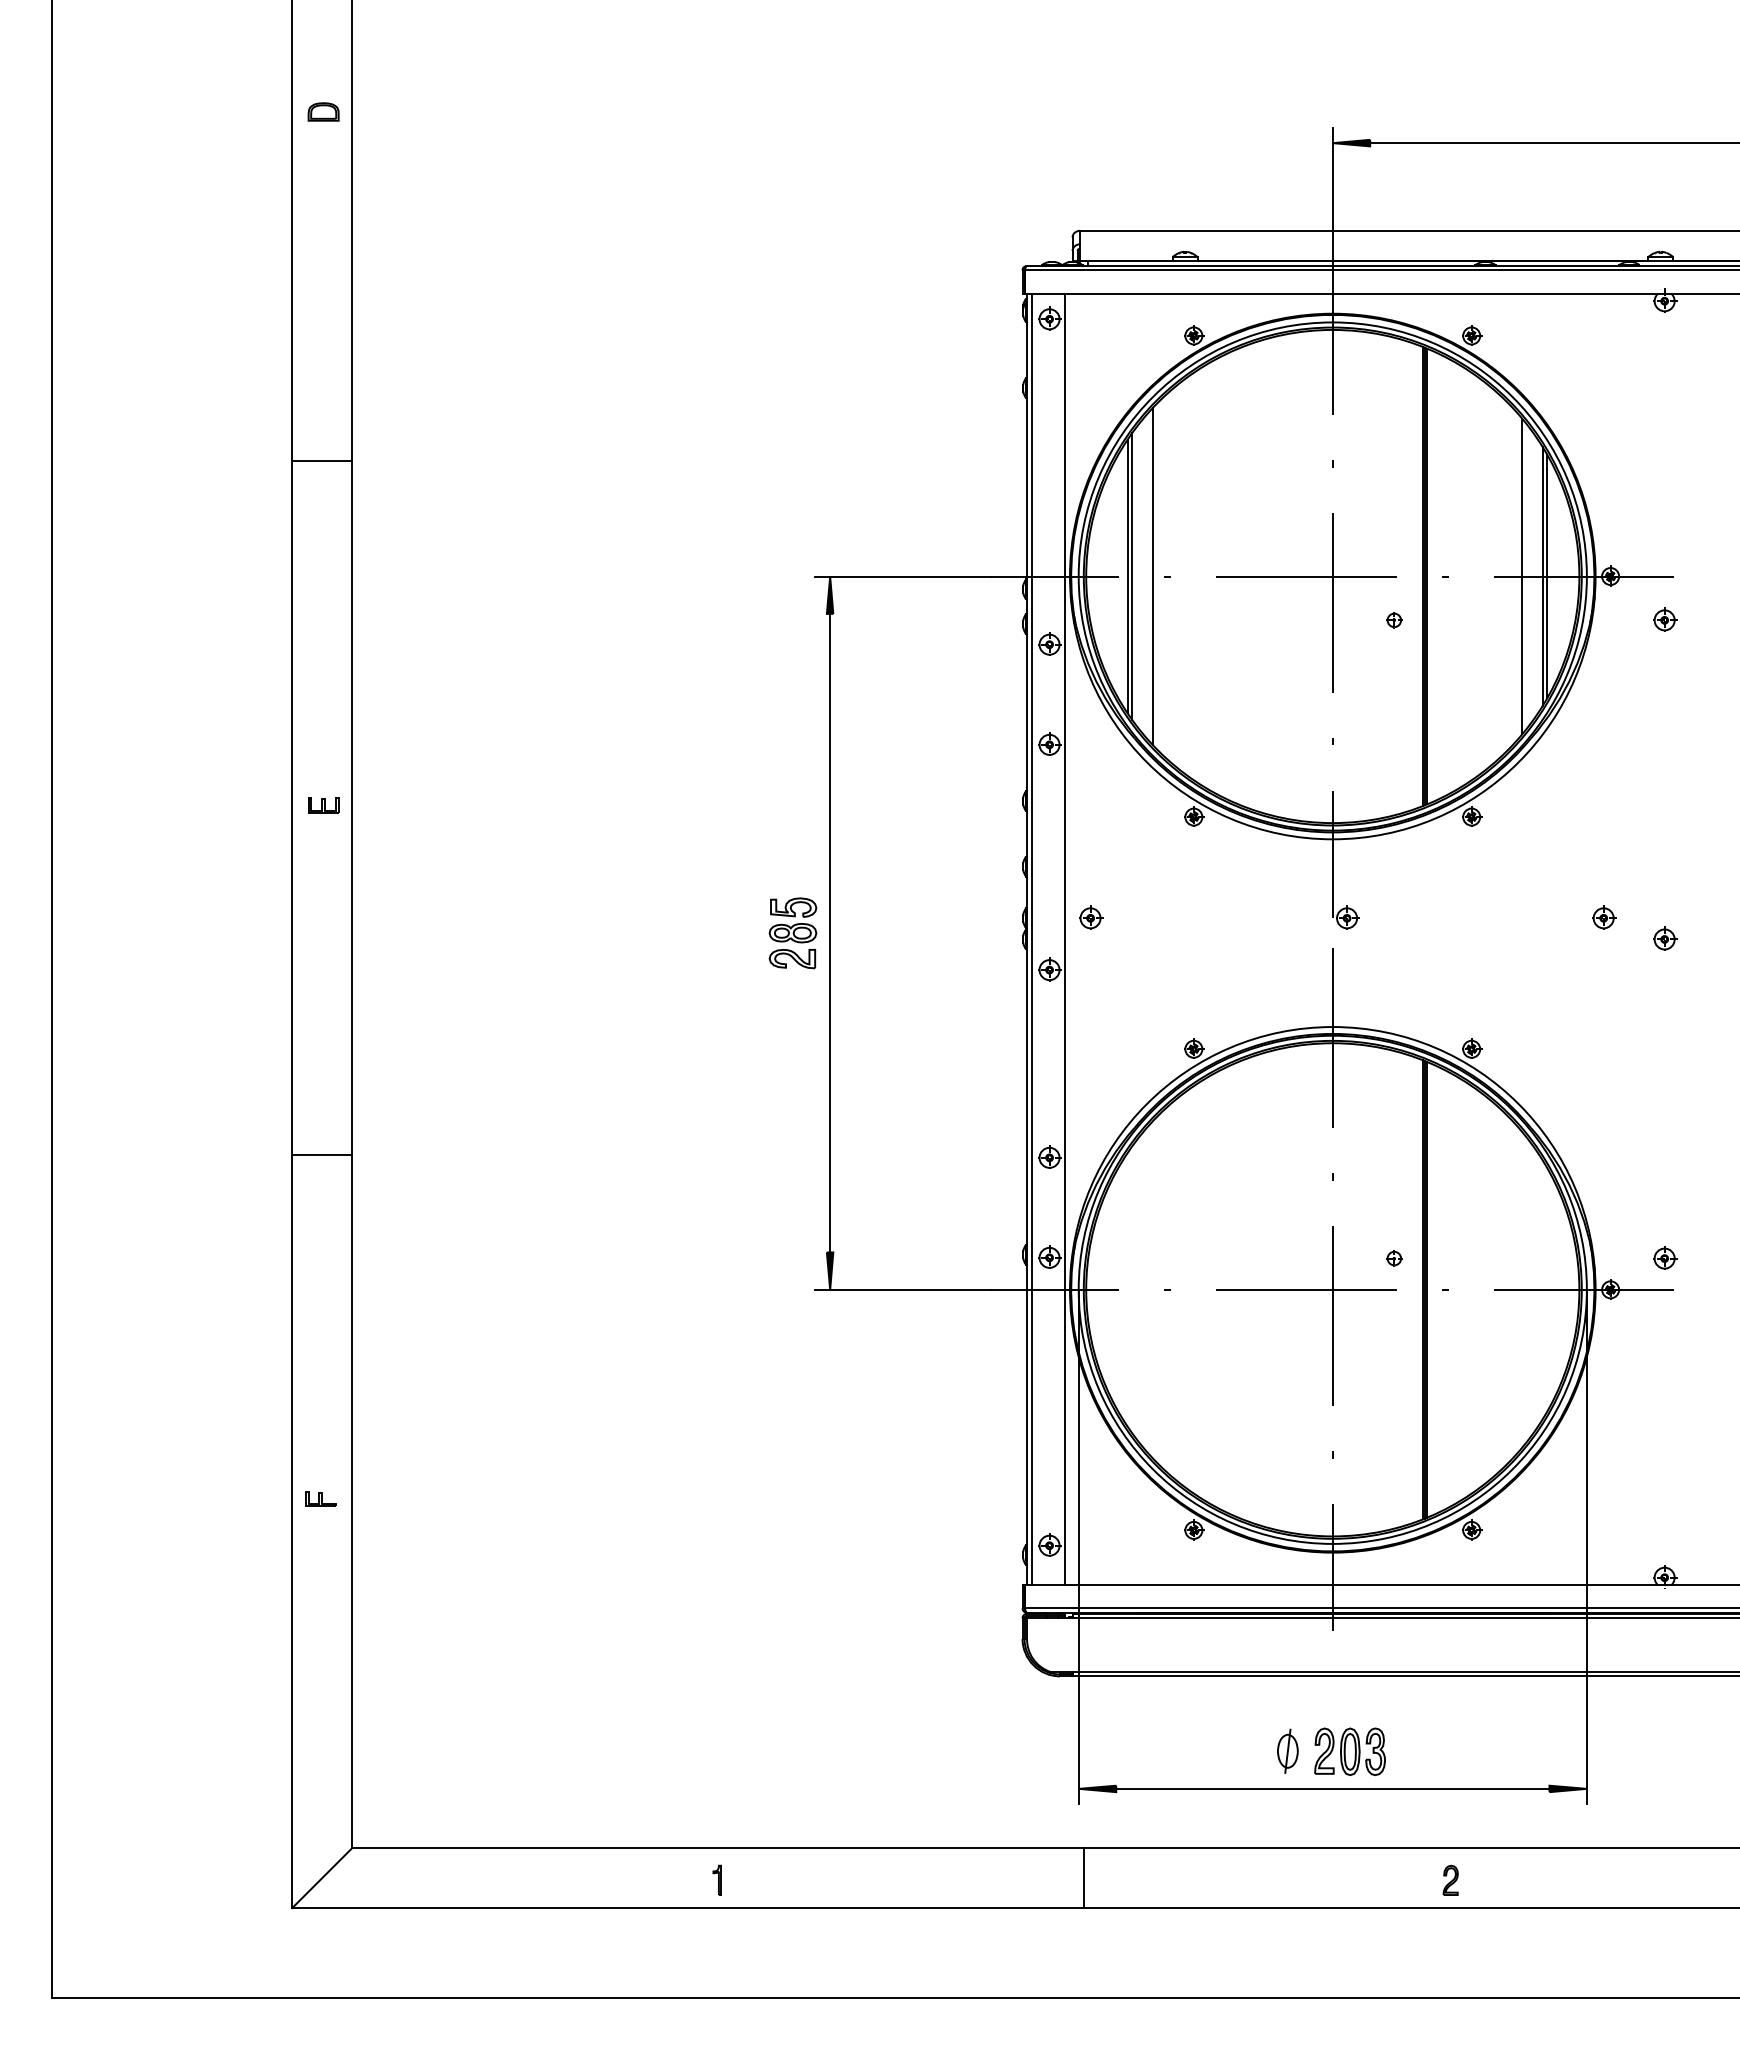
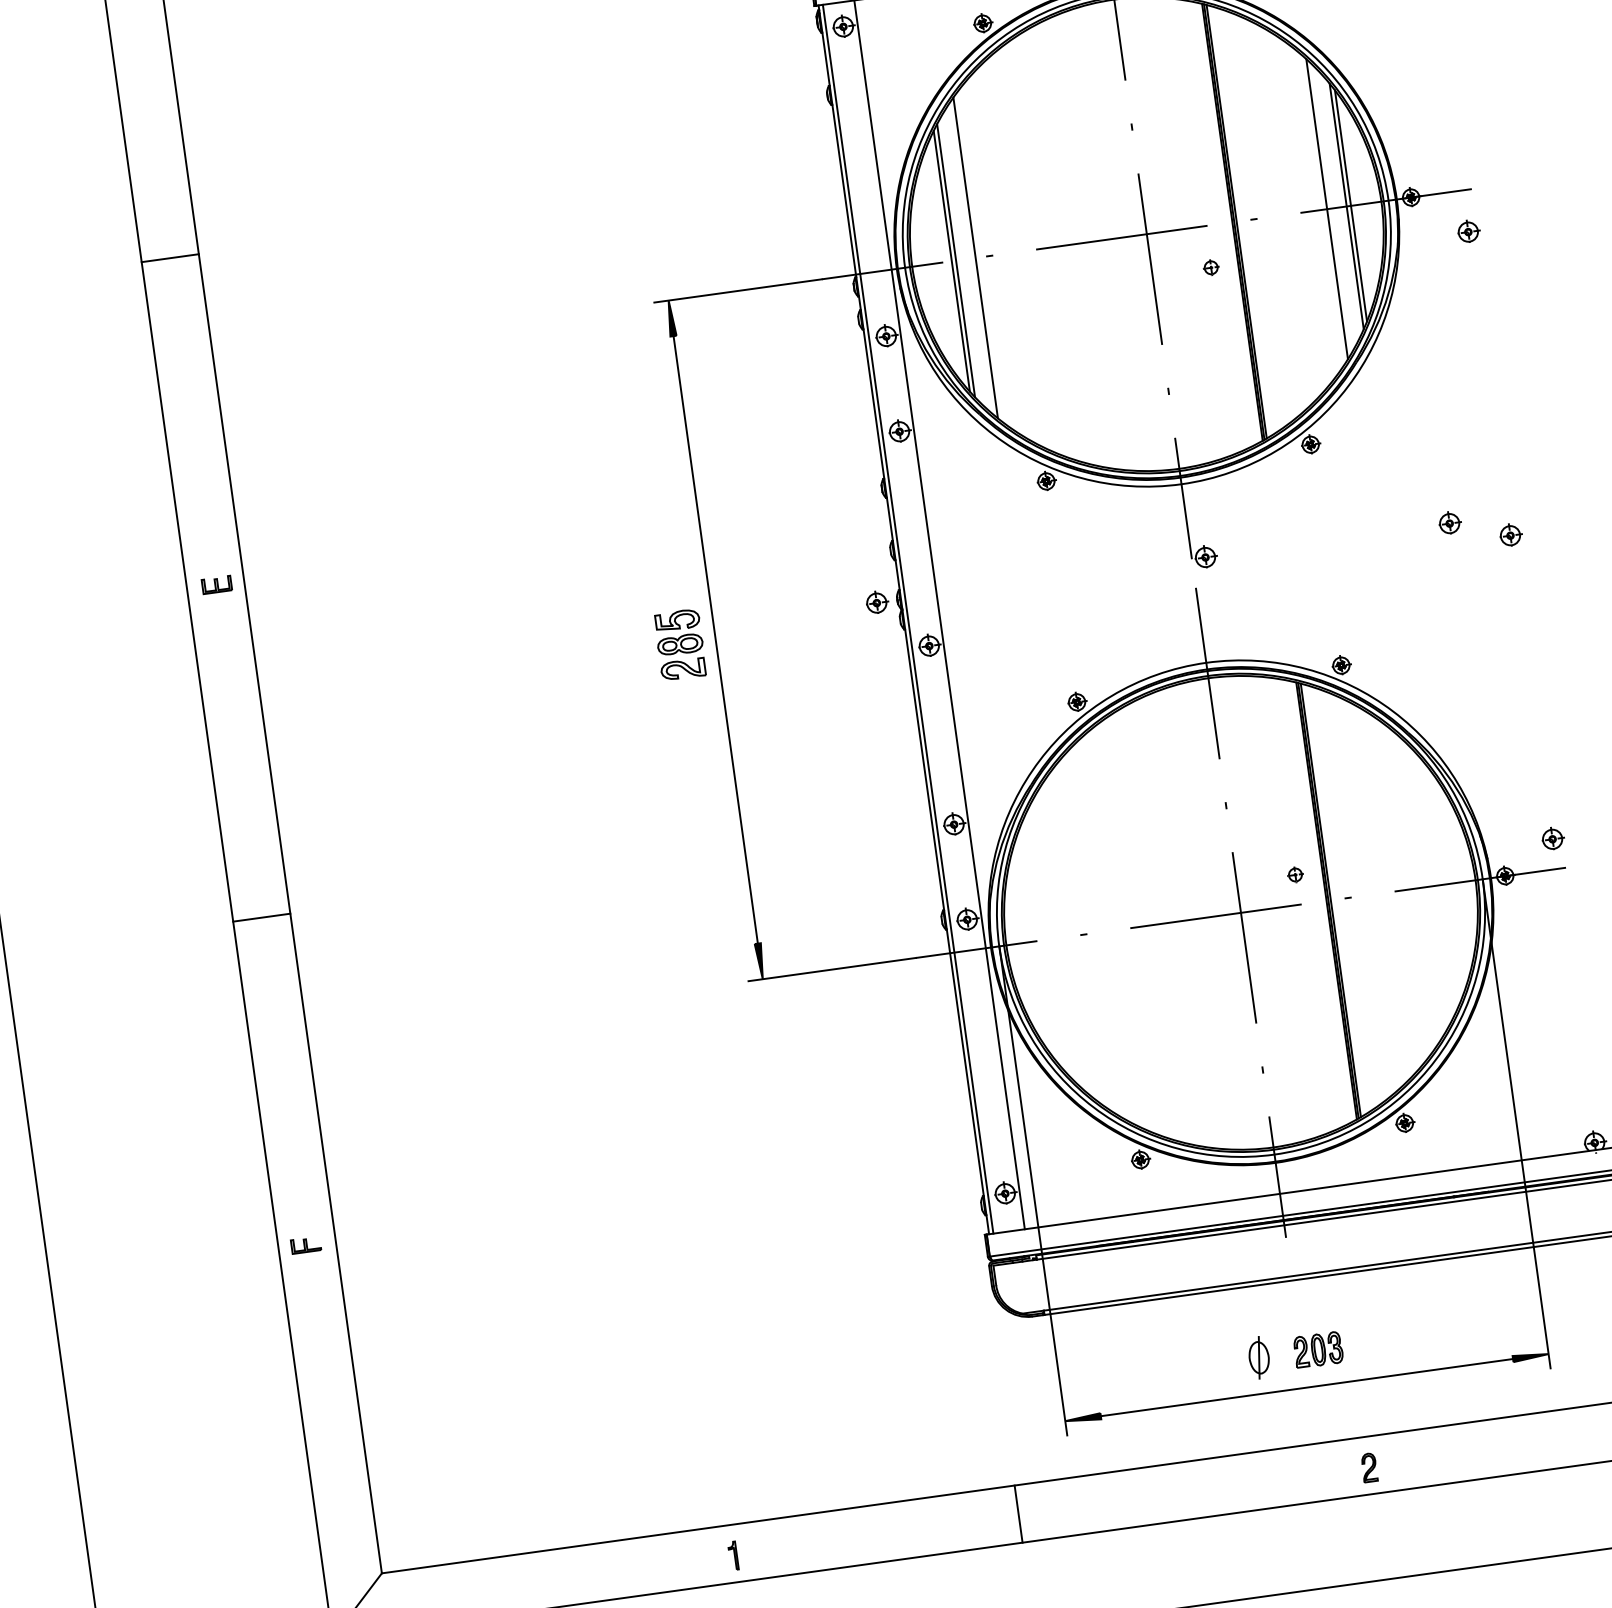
part: (1091, 917) -> (877, 602), moved
part: (1349, 1751) -> (1317, 1349), size x0.7
line: (1084, 1878) -> (1018, 1514), moved
part: (1450, 1879) -> (1368, 1466), moved

